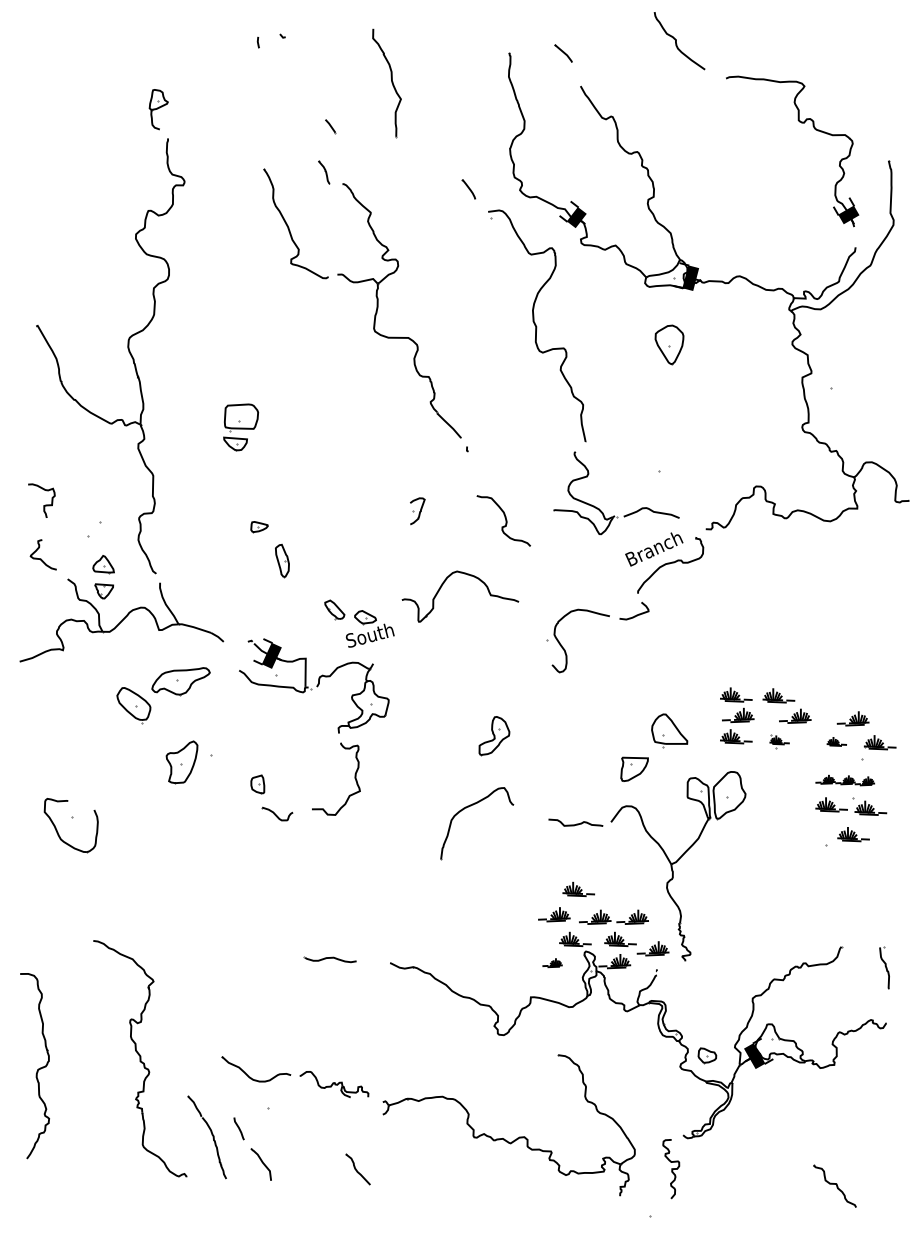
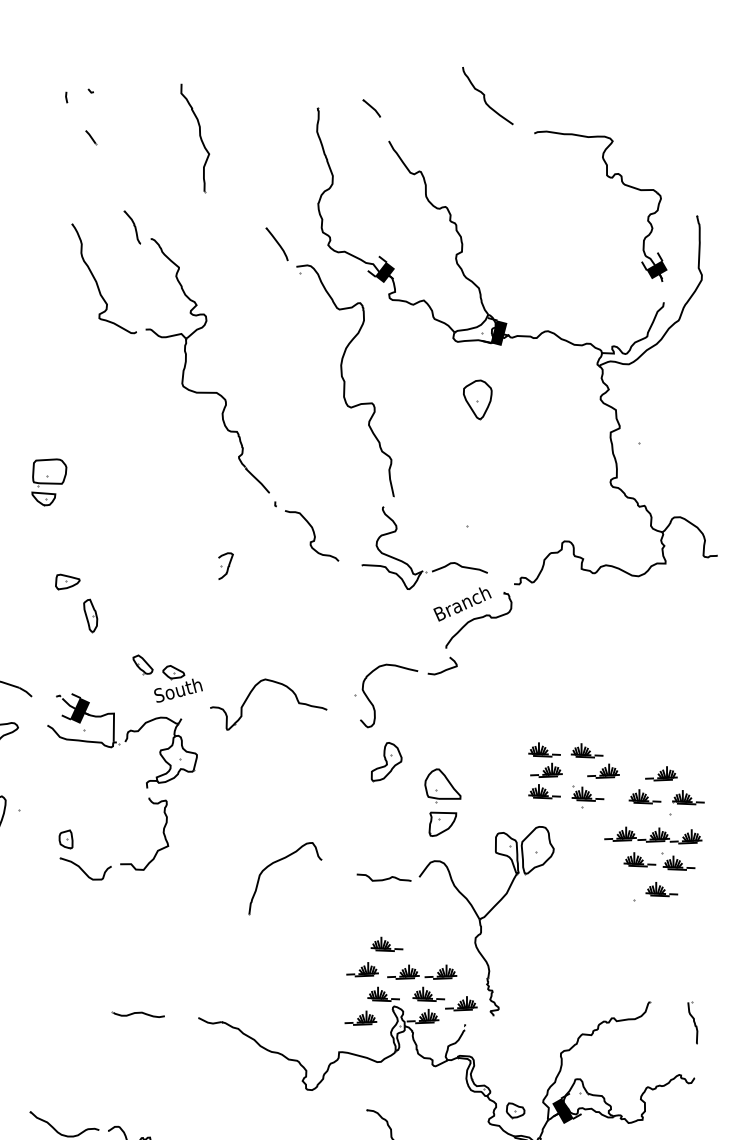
line: (330, 126) -> (90, 137), moved
part: (323, 172) -> (131, 227), size x1.43
part: (468, 189) -> (276, 244), size x1.67
curve: (505, 520) -> (313, 535), moved
part: (259, 526) -> (67, 581), size x1.43
part: (442, 586) -> (250, 694), moved
part: (669, 730) -> (442, 785), moved
part: (494, 736) -> (386, 762), moved
part: (779, 741) -> (587, 796), size x1.67
part: (836, 741) -> (644, 796), size x1.67
part: (845, 780) -> (653, 835), size x1.67
part: (277, 813) -> (85, 868), size x1.67
part: (552, 962) -> (360, 1017), size x1.67

